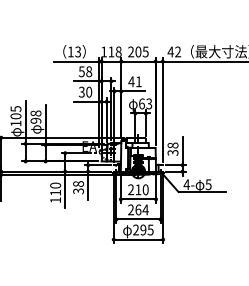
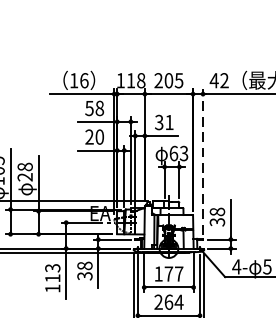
text: (78, 51) -> (84, 80), 13 -> 16
text: (131, 81) -> (159, 122), 41 -> 31
text: (81, 92) -> (89, 137), 30 -> 20
line: (162, 109) -> (202, 161), solid -> dashed
text: (36, 120) -> (25, 176), 98 -> 28
text: (55, 185) -> (52, 268), 110 -> 113
text: (138, 189) -> (169, 273), 210 -> 177

